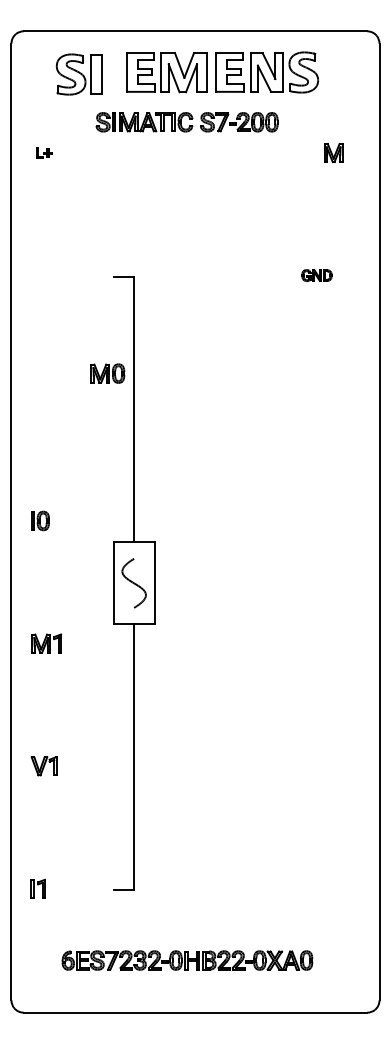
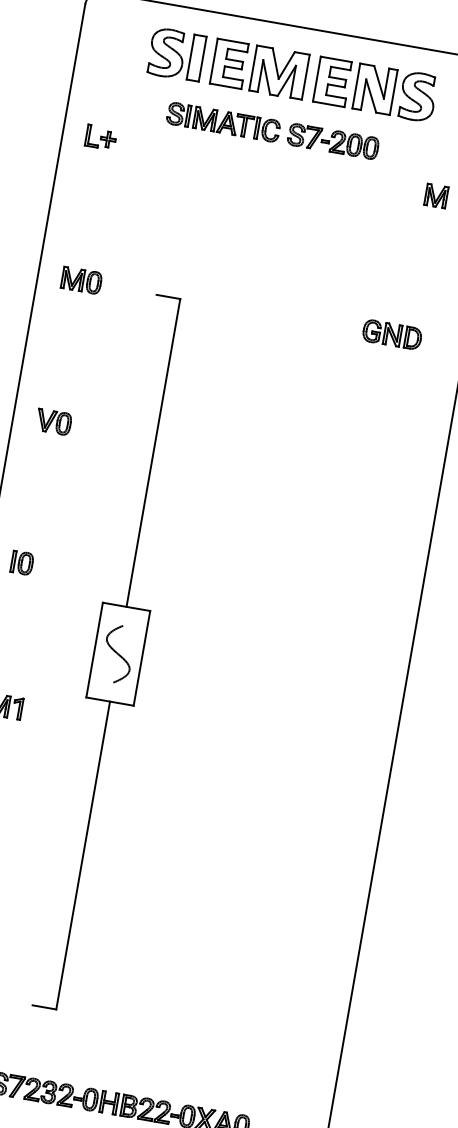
part: (78, 74) -> (175, 54), moved
part: (44, 152) -> (101, 137), size x1.67
part: (316, 275) -> (391, 334), size x1.67
part: (107, 373) -> (81, 280), moved
part: (46, 398) -> (54, 422), added

